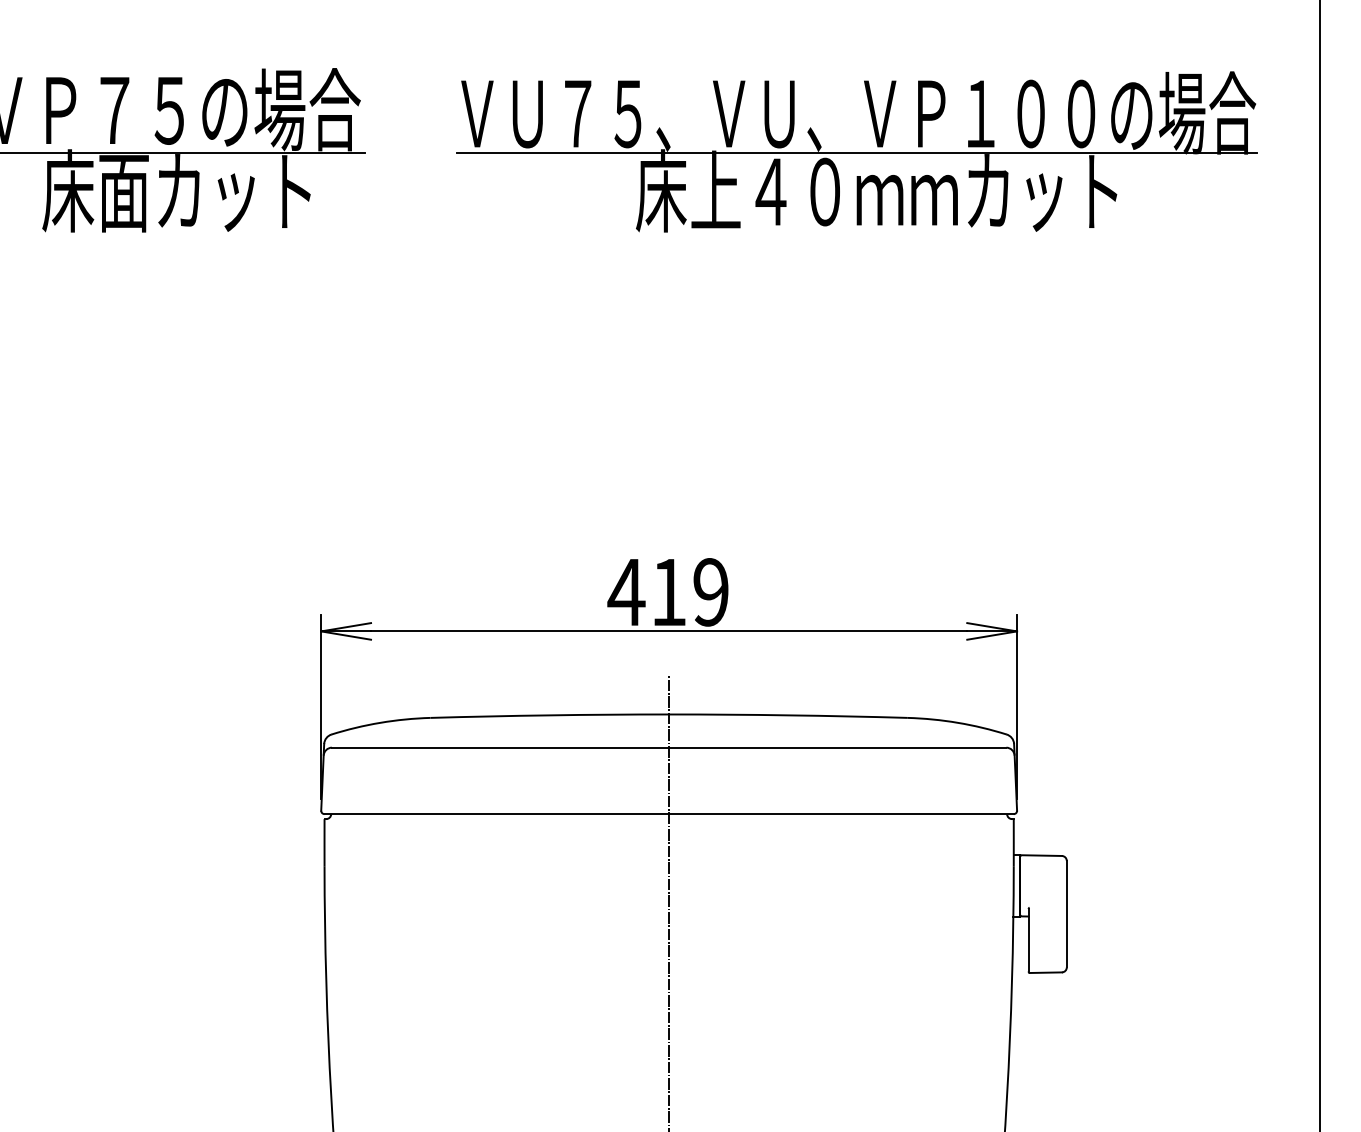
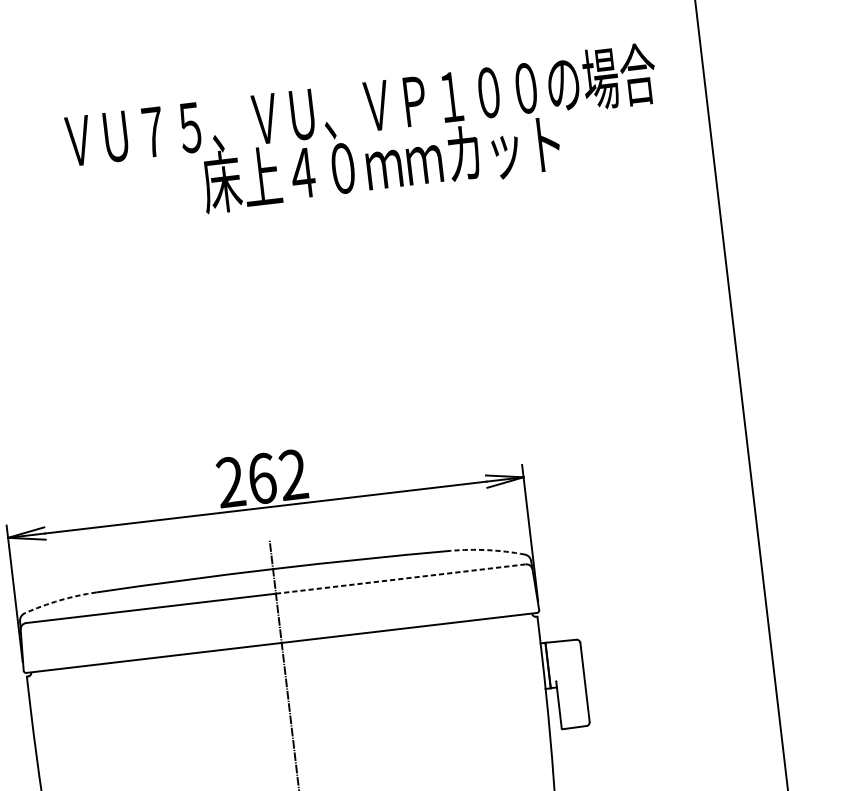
line: (856, 153) -> (363, 137), removed
text: (667, 592) -> (261, 478), 419 -> 262
arc: (380, 722) -> (59, 600), solid -> dashed
arc: (957, 722) -> (487, 549), solid -> dashed
line: (837, 747) -> (400, 578), solid -> dashed

